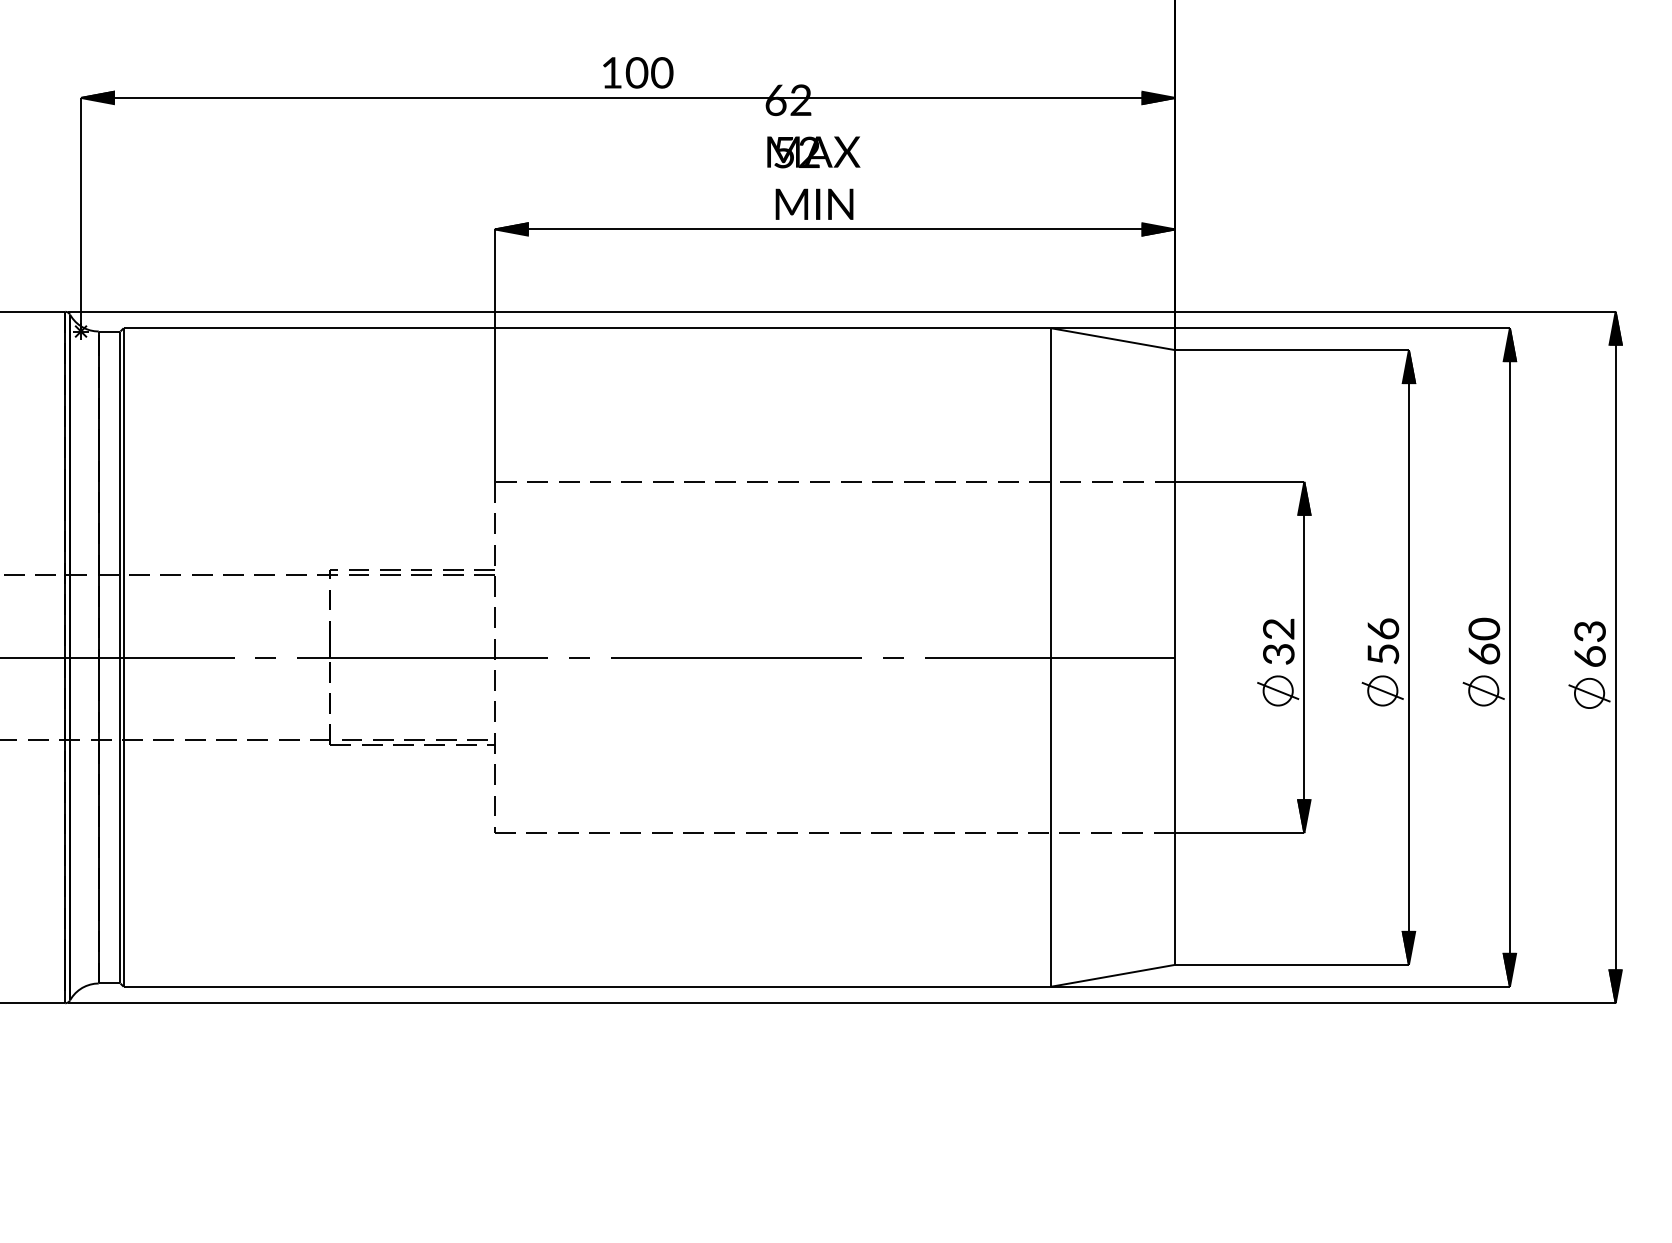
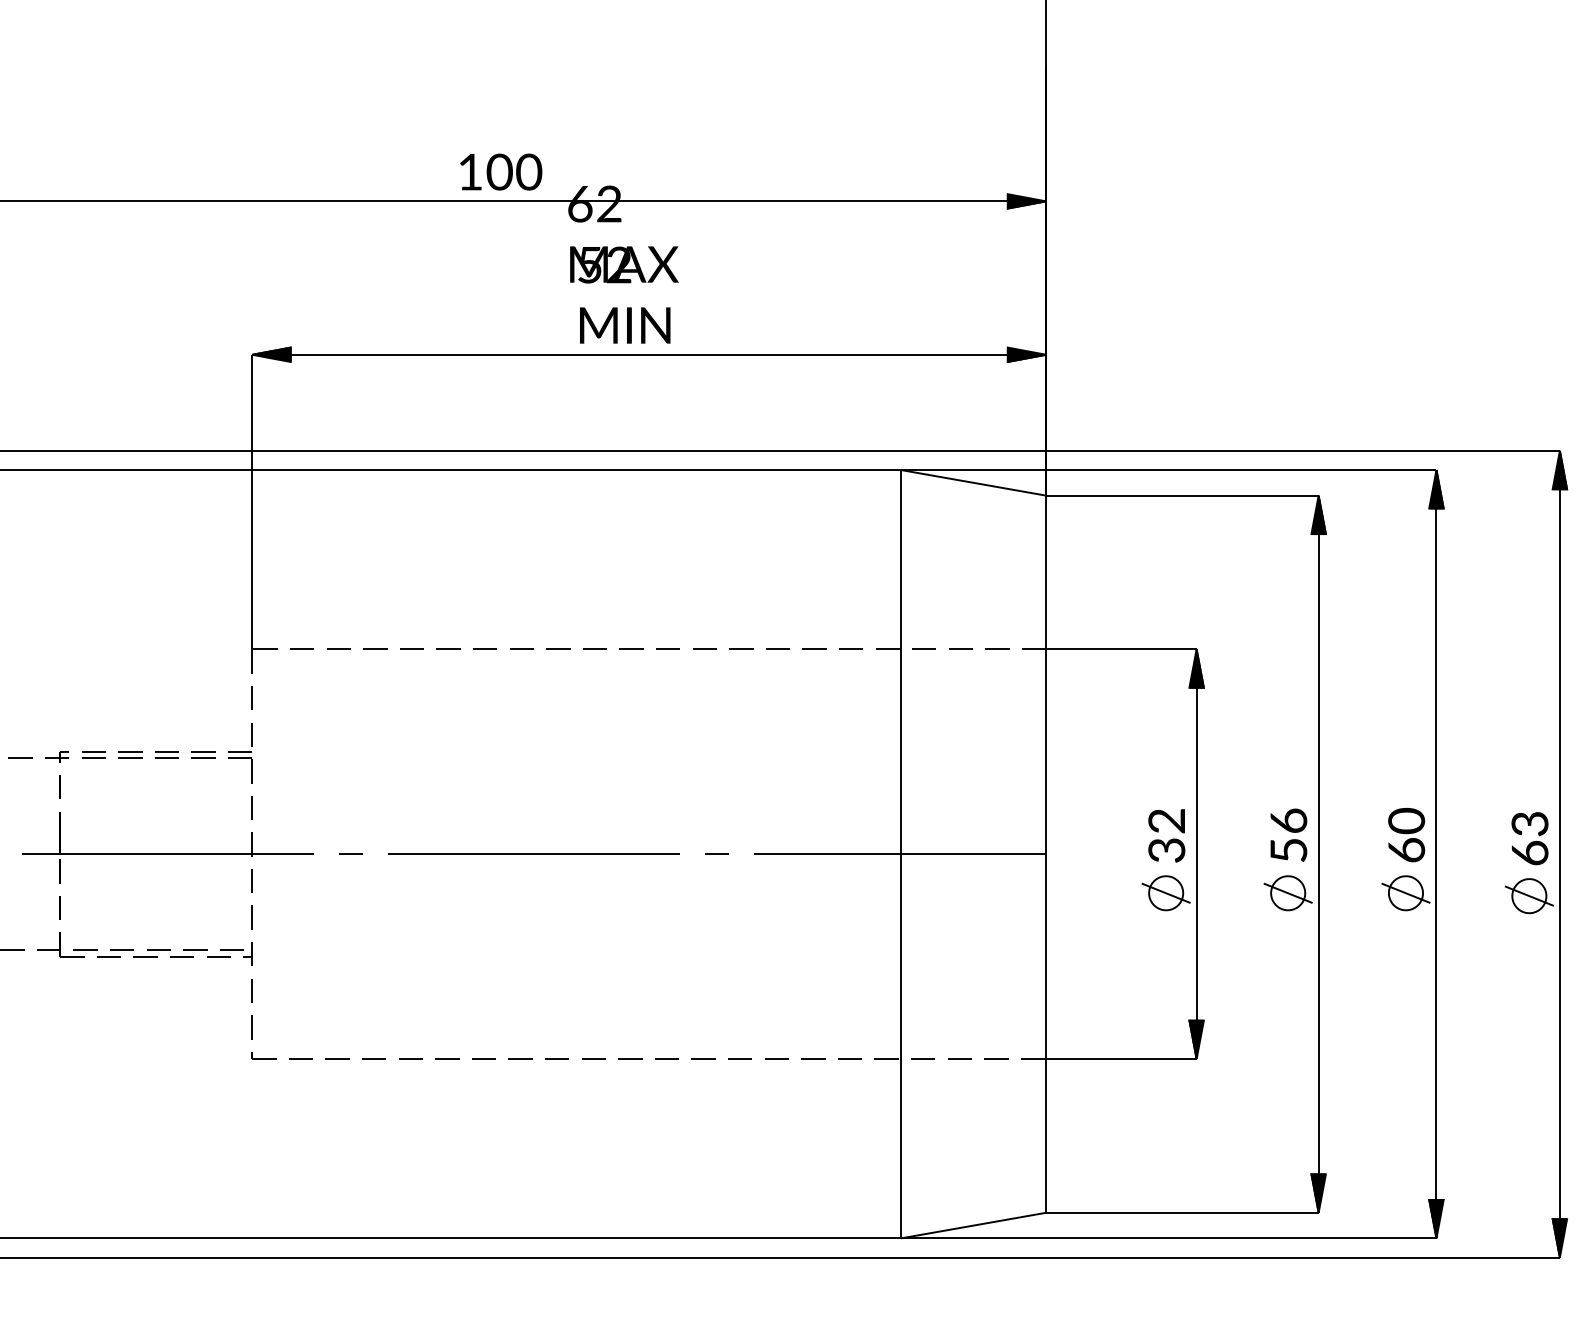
text: (638, 72) -> (501, 171), moved

